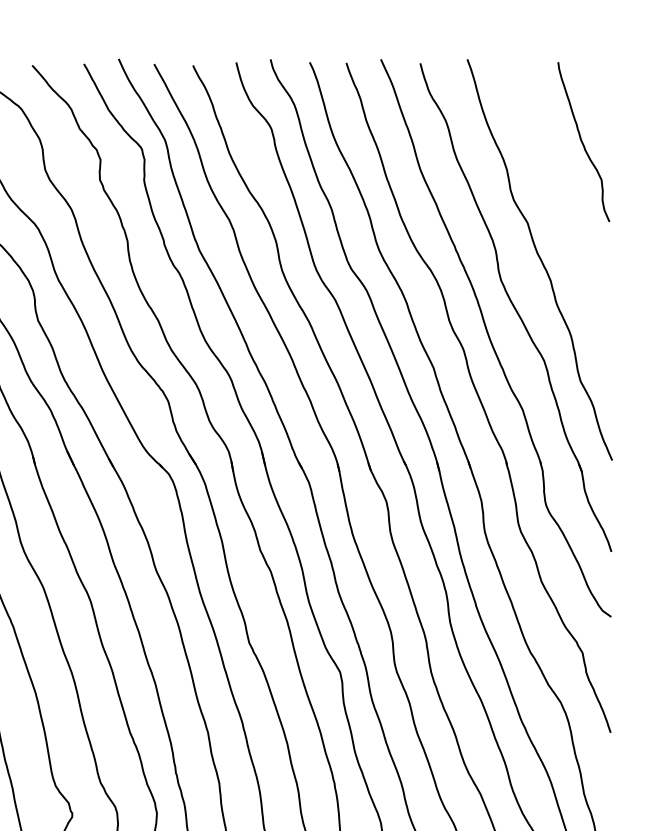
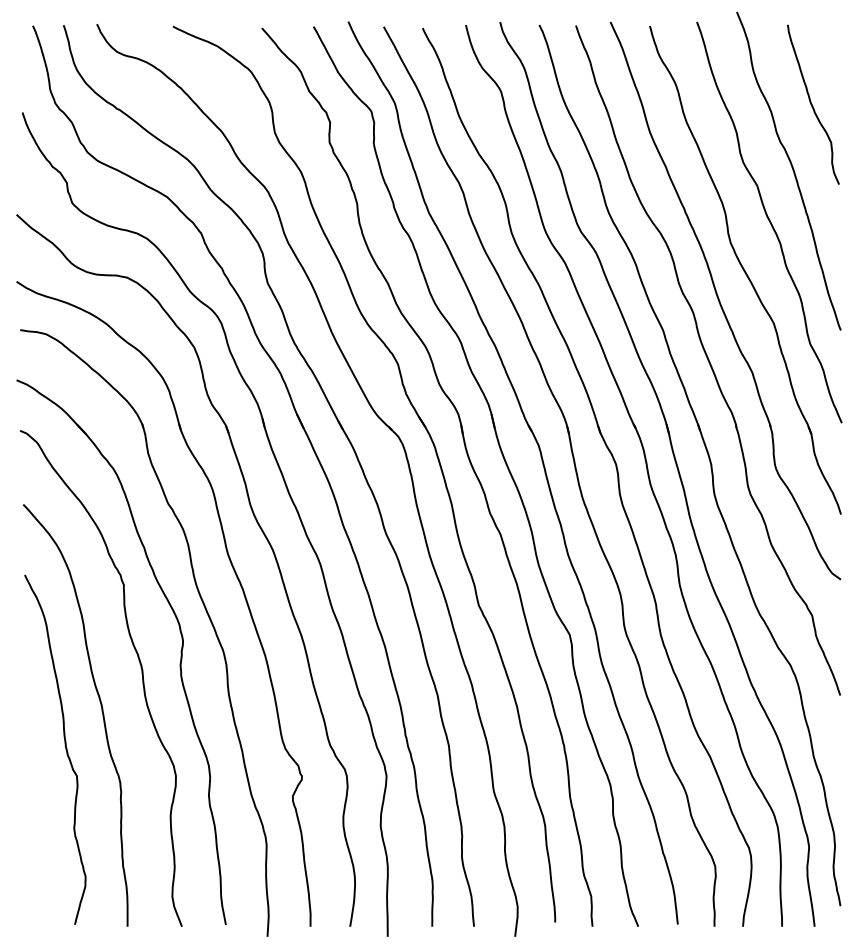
curve: (562, 207) -> (792, 170), added

